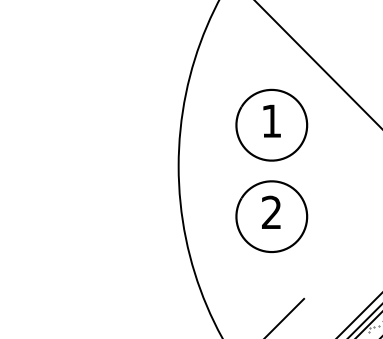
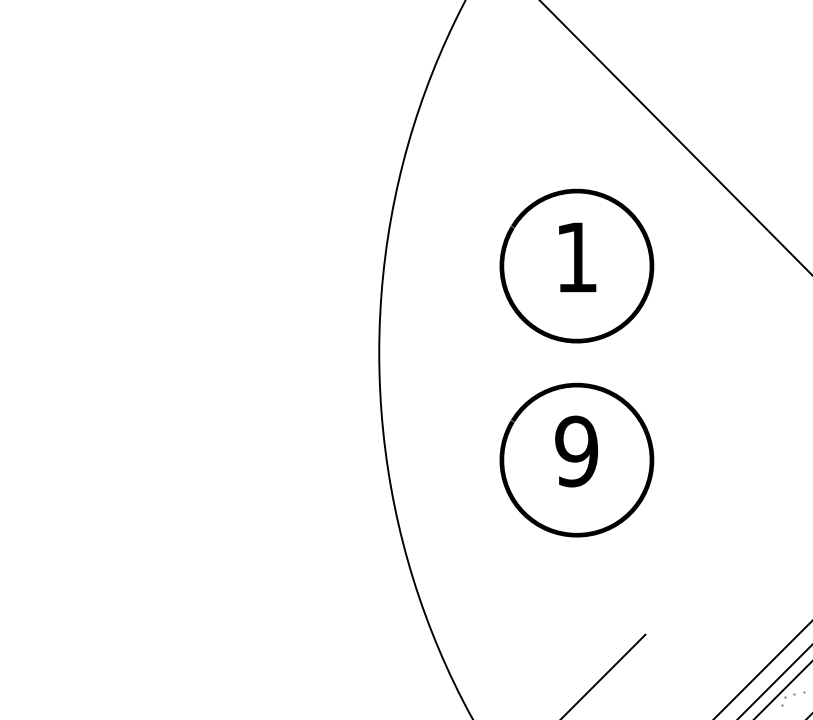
text: (271, 212) -> (576, 451), 2 -> 9

